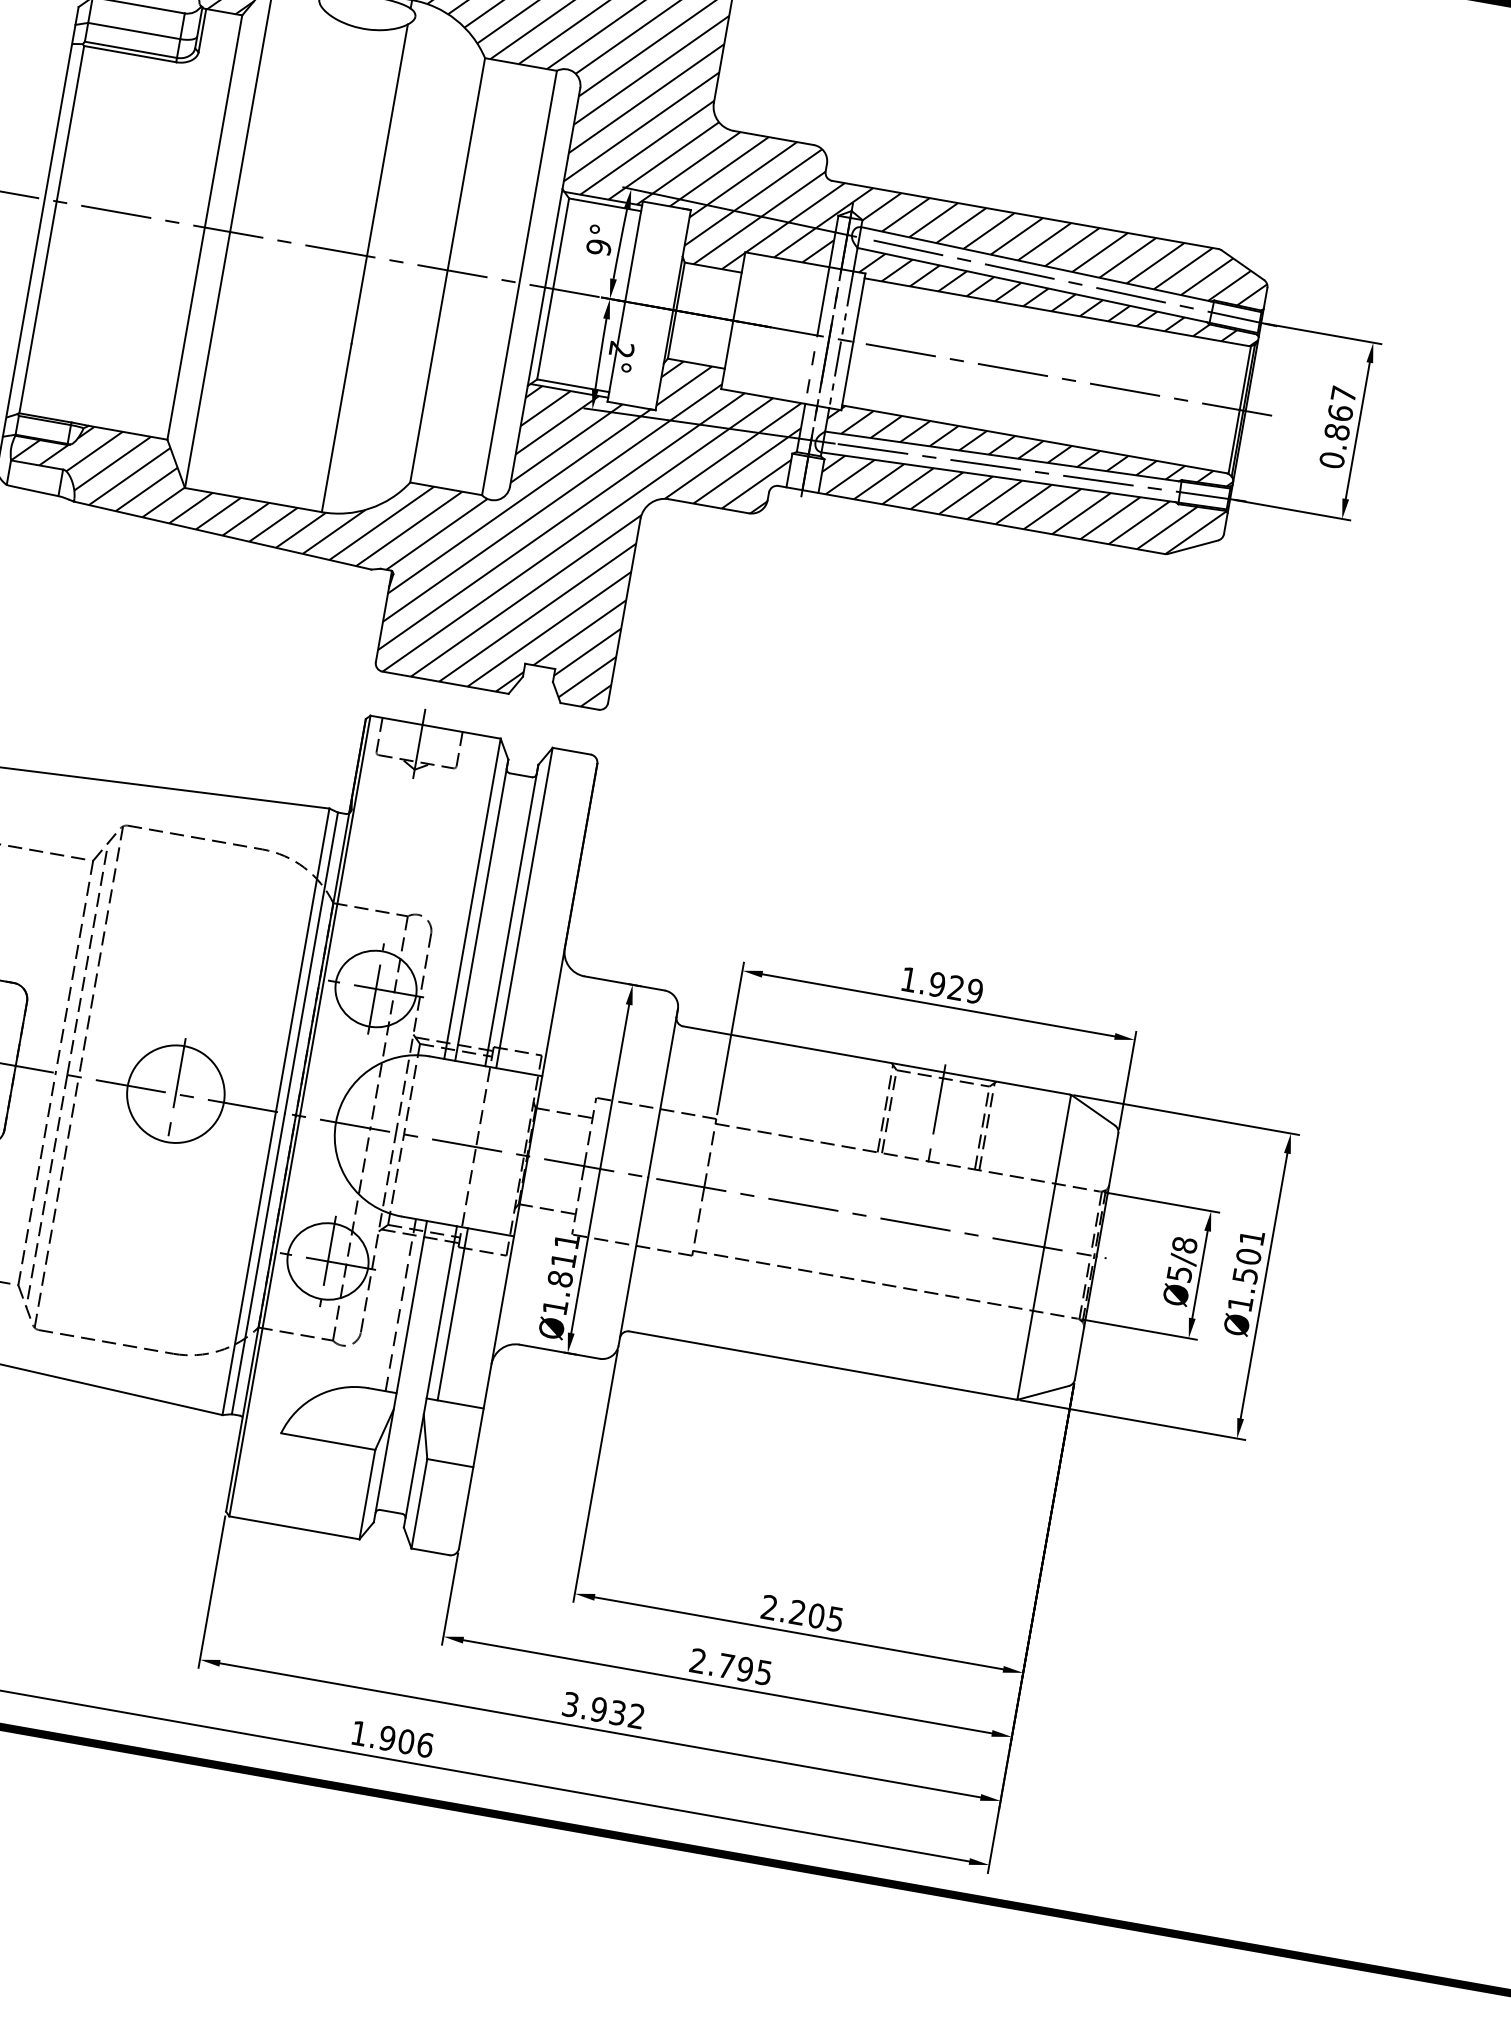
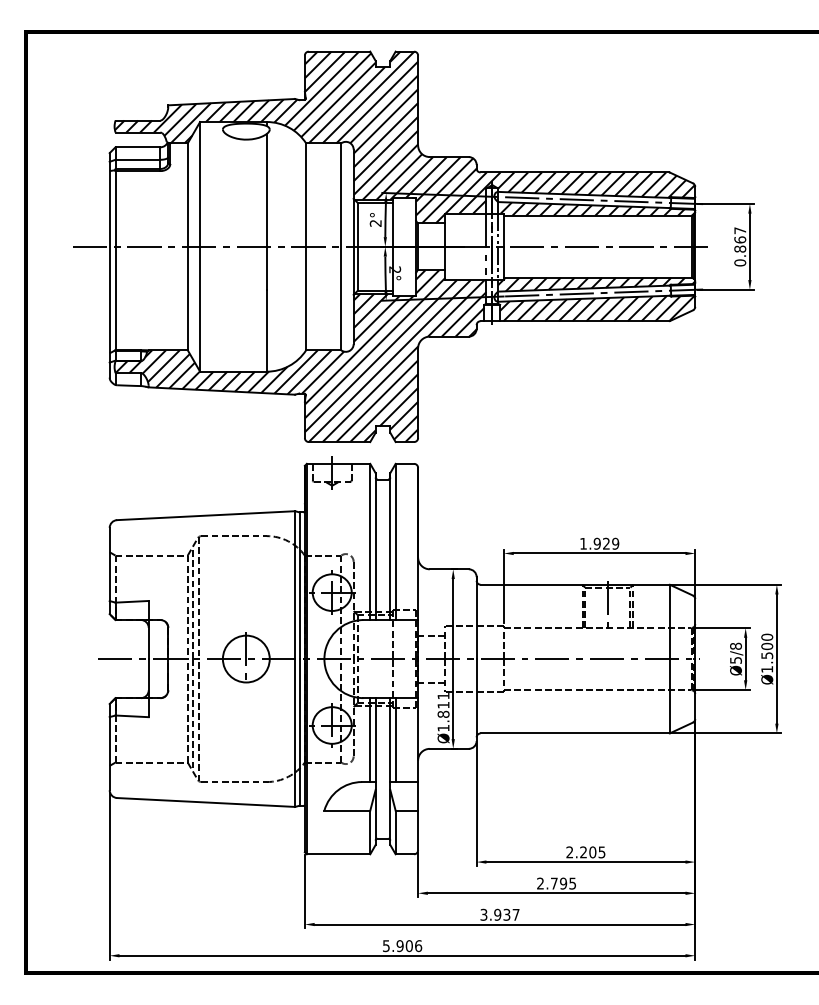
text: (598, 245) -> (375, 222), 9° -> 2°
text: (1252, 1236) -> (767, 636), Ø1.501 -> Ø1.500
line: (401, 1306) -> (370, 740), dashed -> solid
text: (635, 1715) -> (515, 914), 3.932 -> 3.937
text: (359, 1734) -> (386, 946), 1.906 -> 5.906

